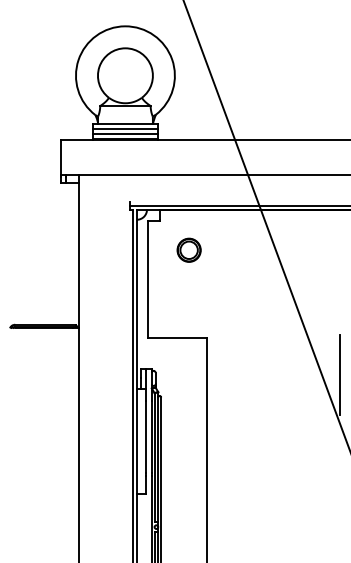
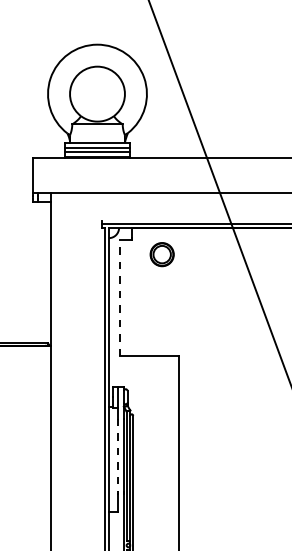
part: (188, 249) -> (161, 253), moved
line: (148, 278) -> (120, 296), solid -> dashed
line: (146, 437) -> (118, 455), solid -> dashed

